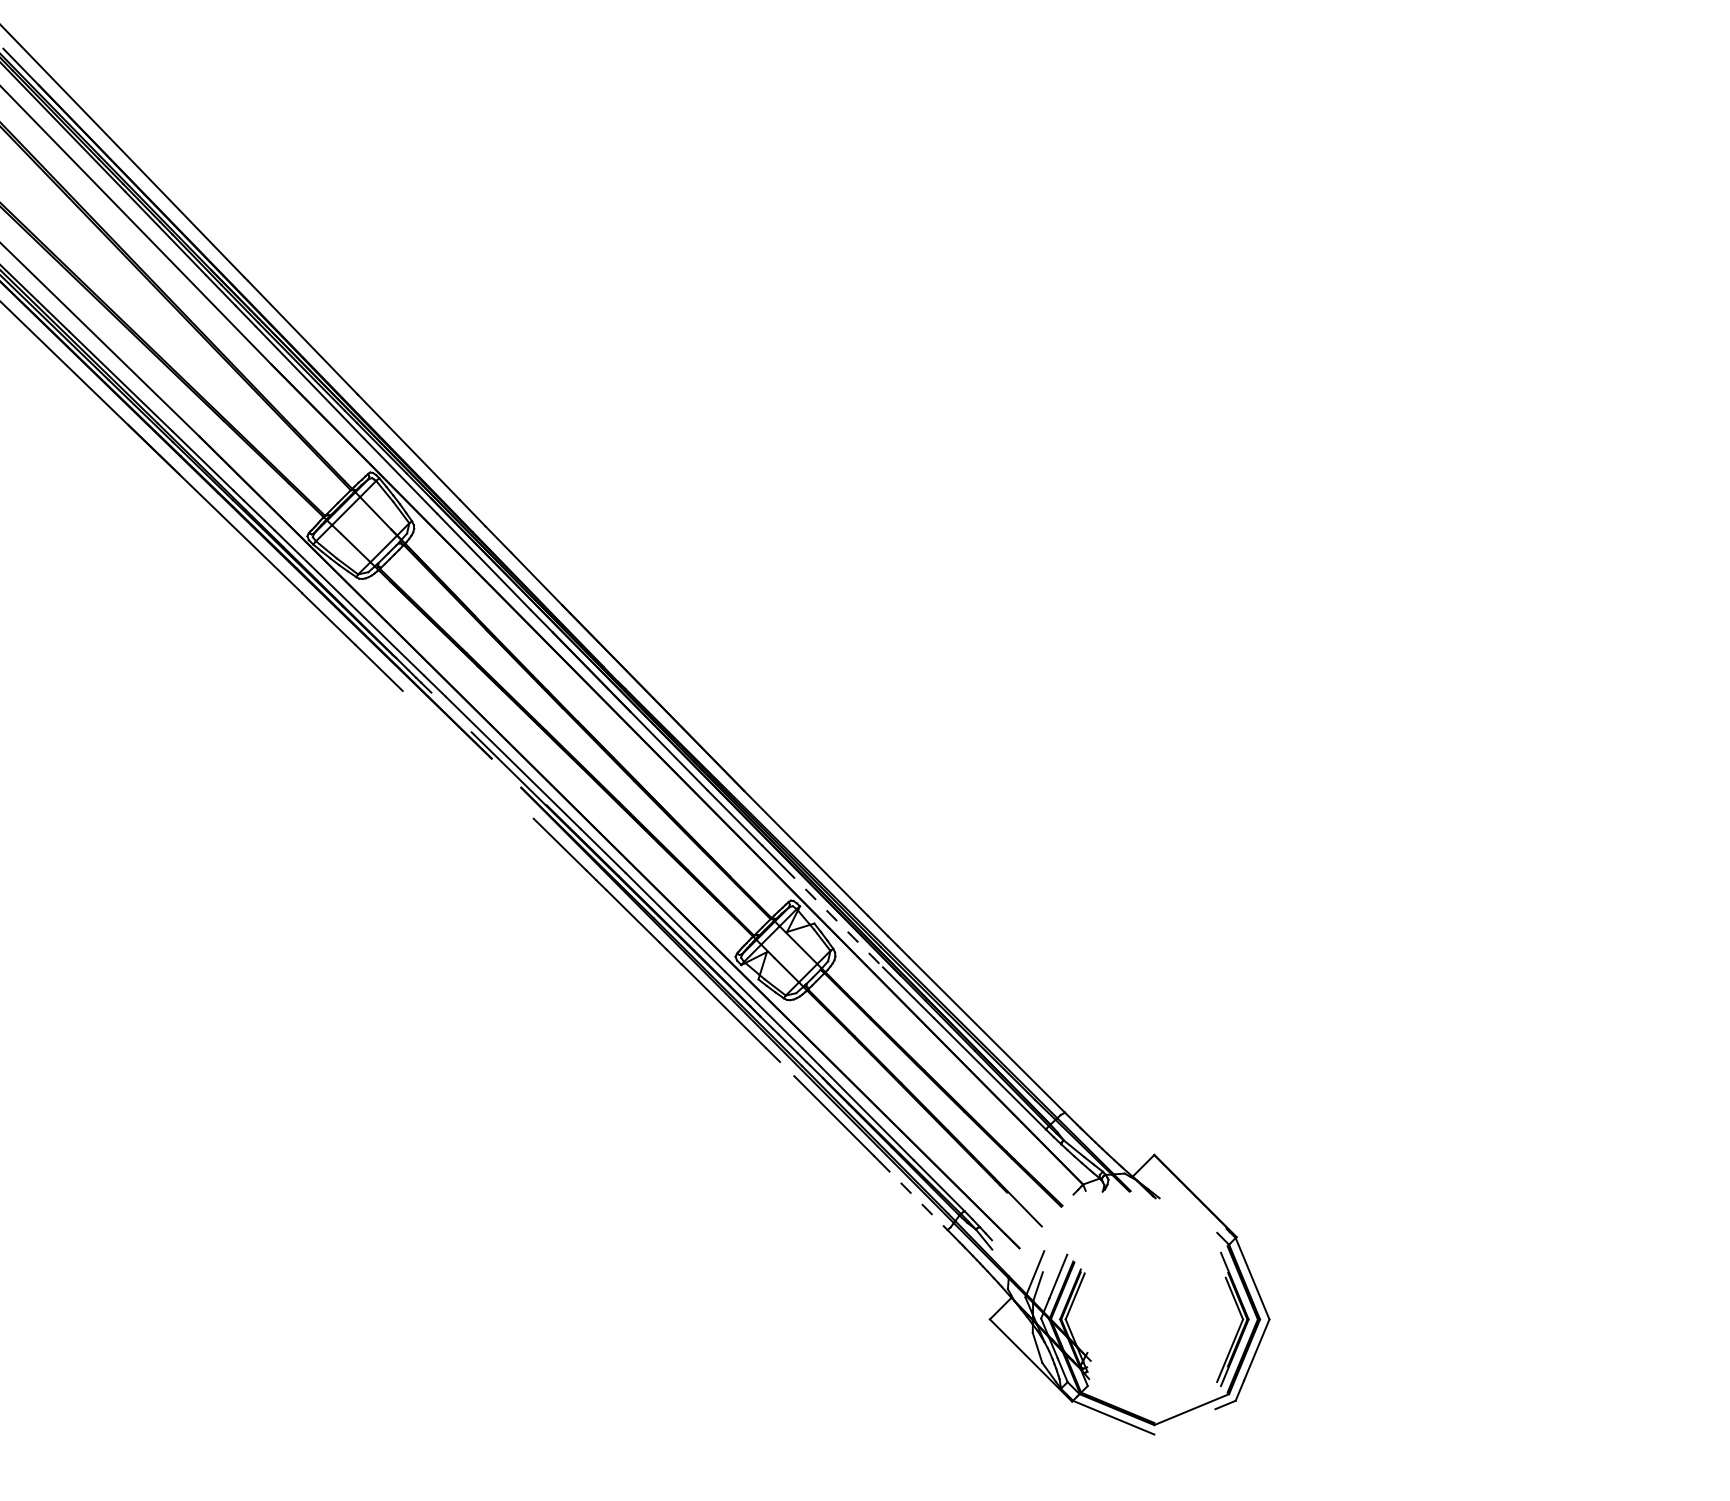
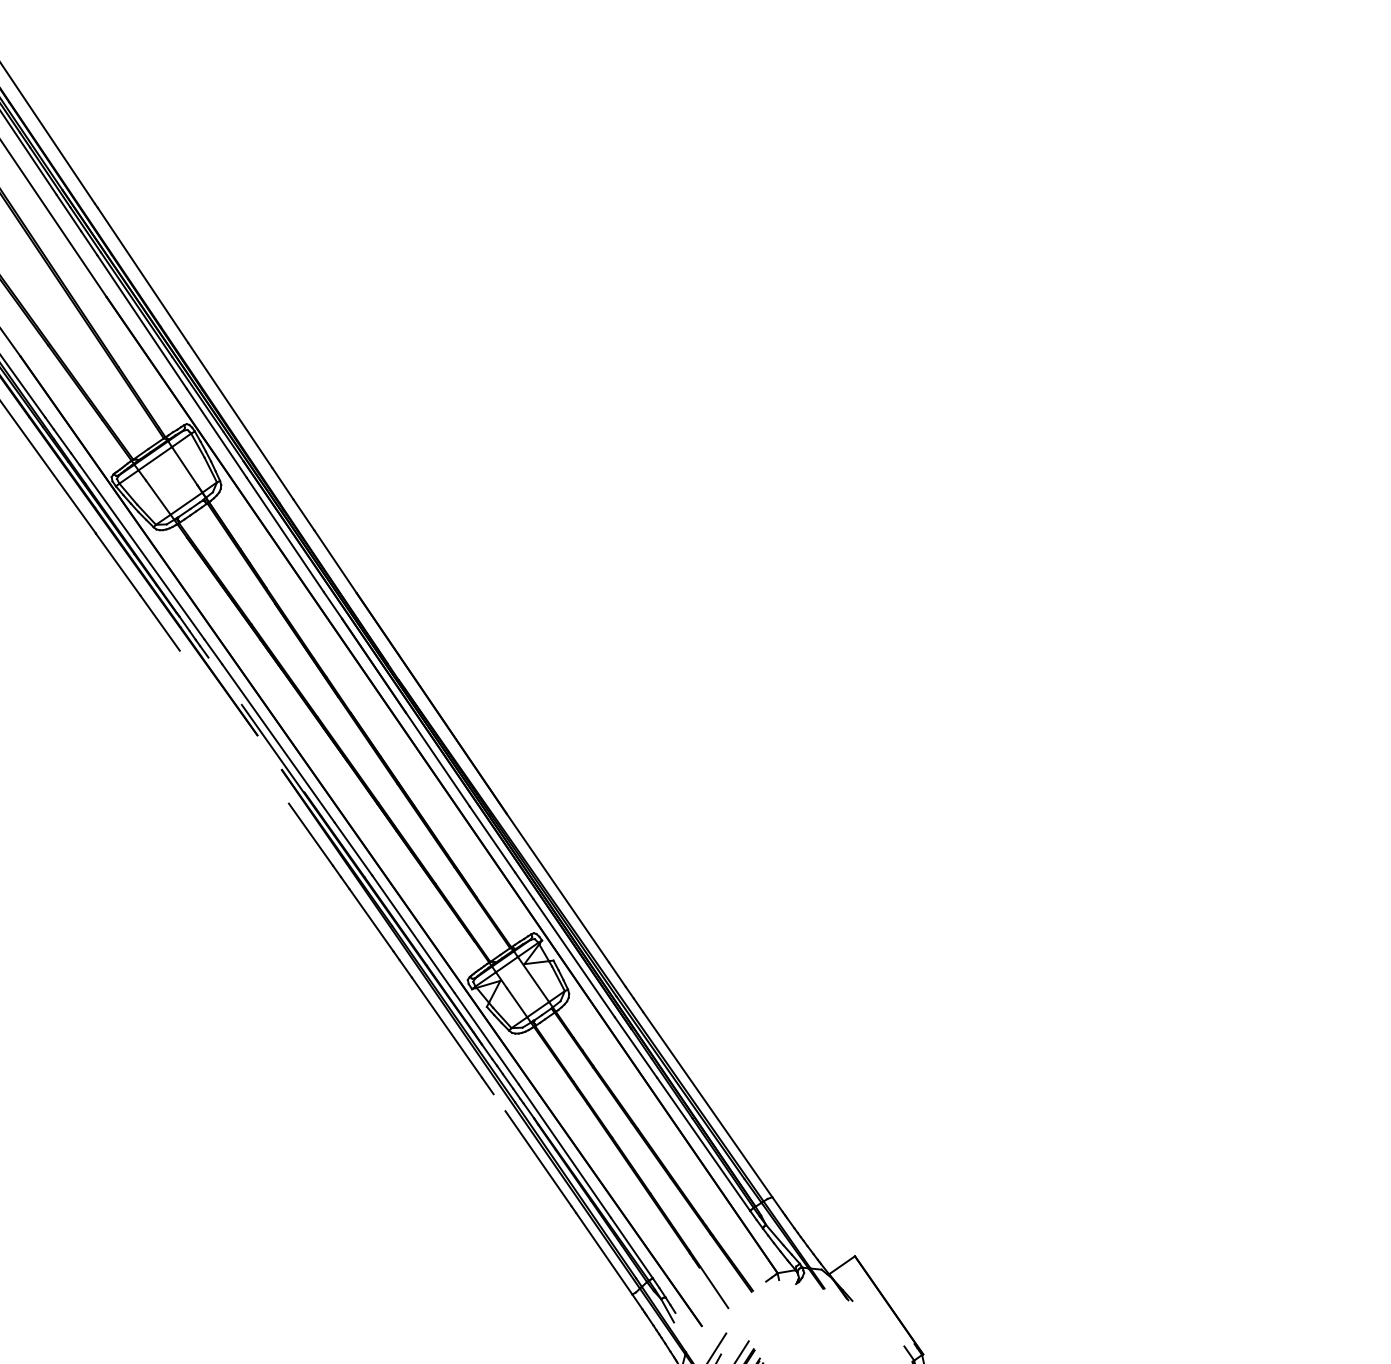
line: (834, 917) -> (574, 958), dashed -> solid
line: (913, 1196) -> (604, 1254), dashed -> solid

